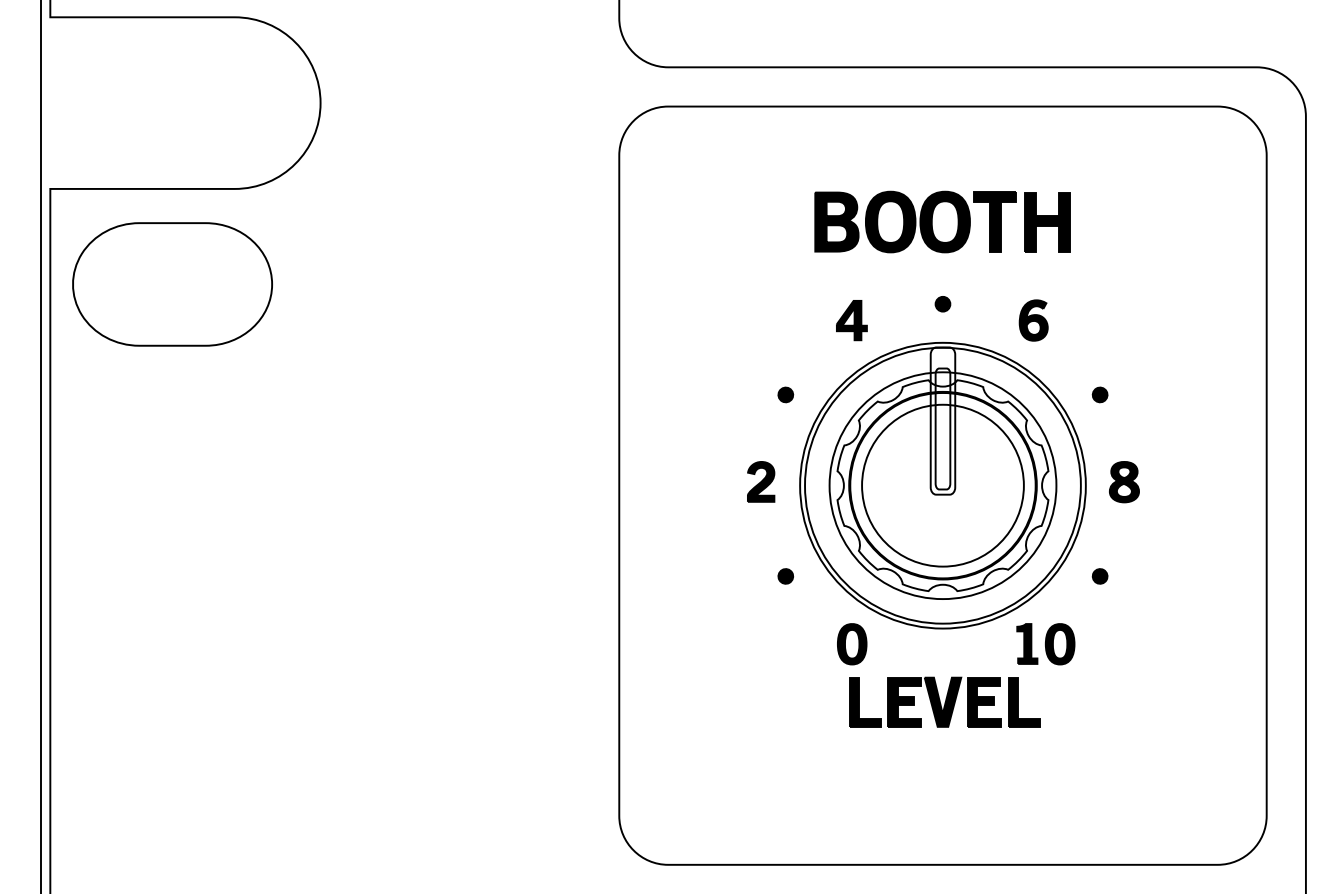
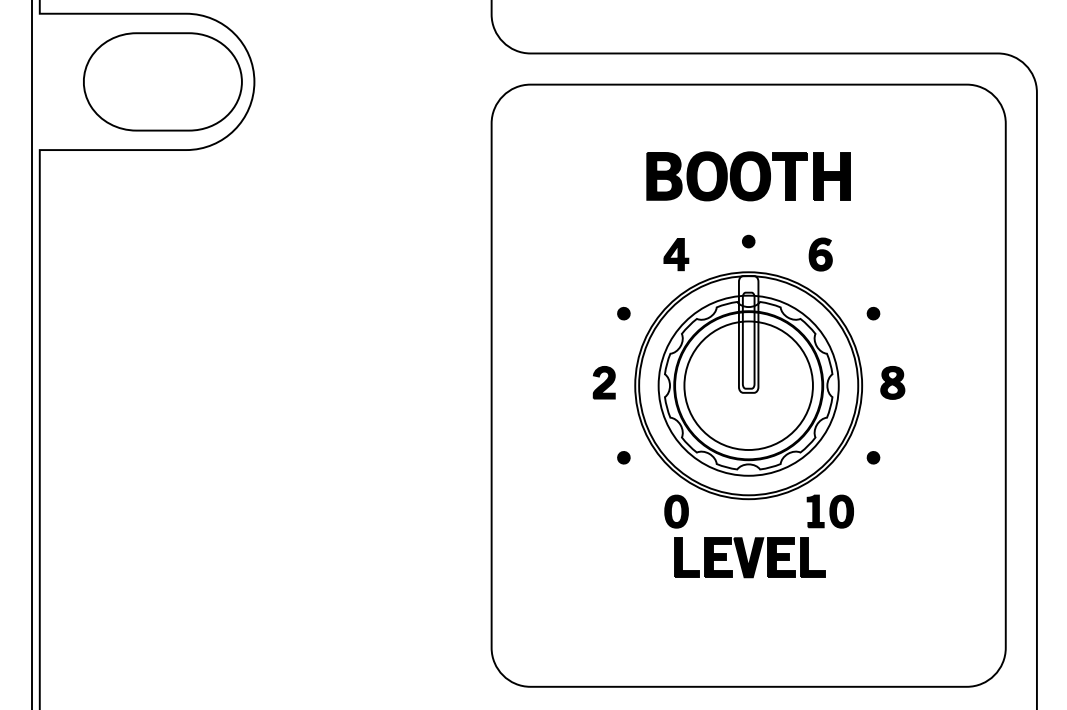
part: (172, 283) -> (162, 81), moved

